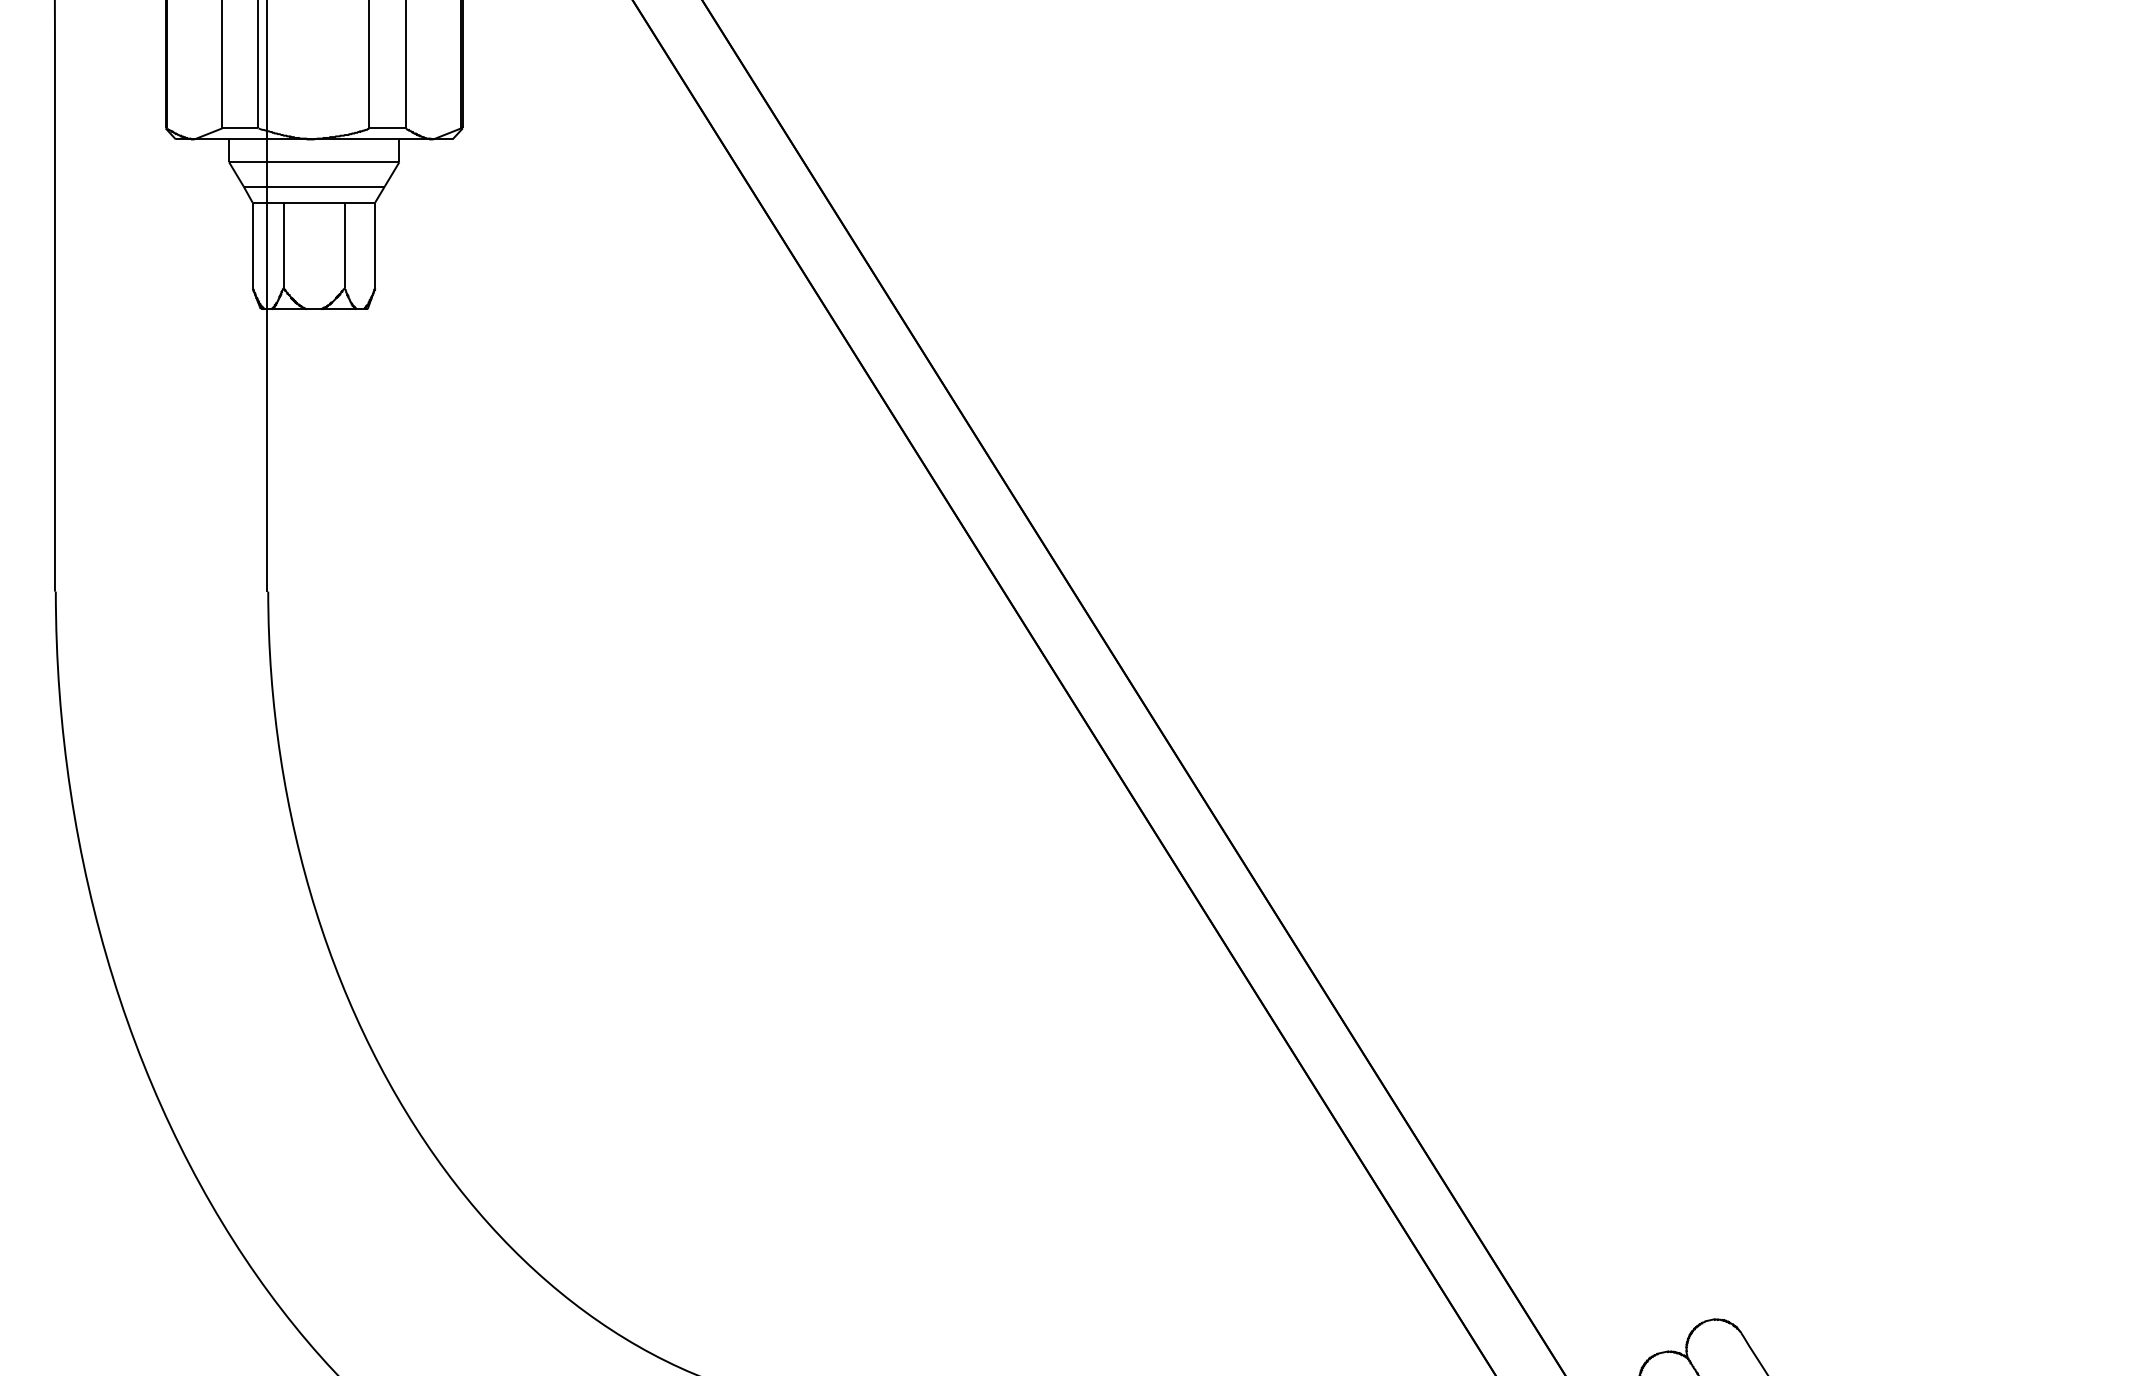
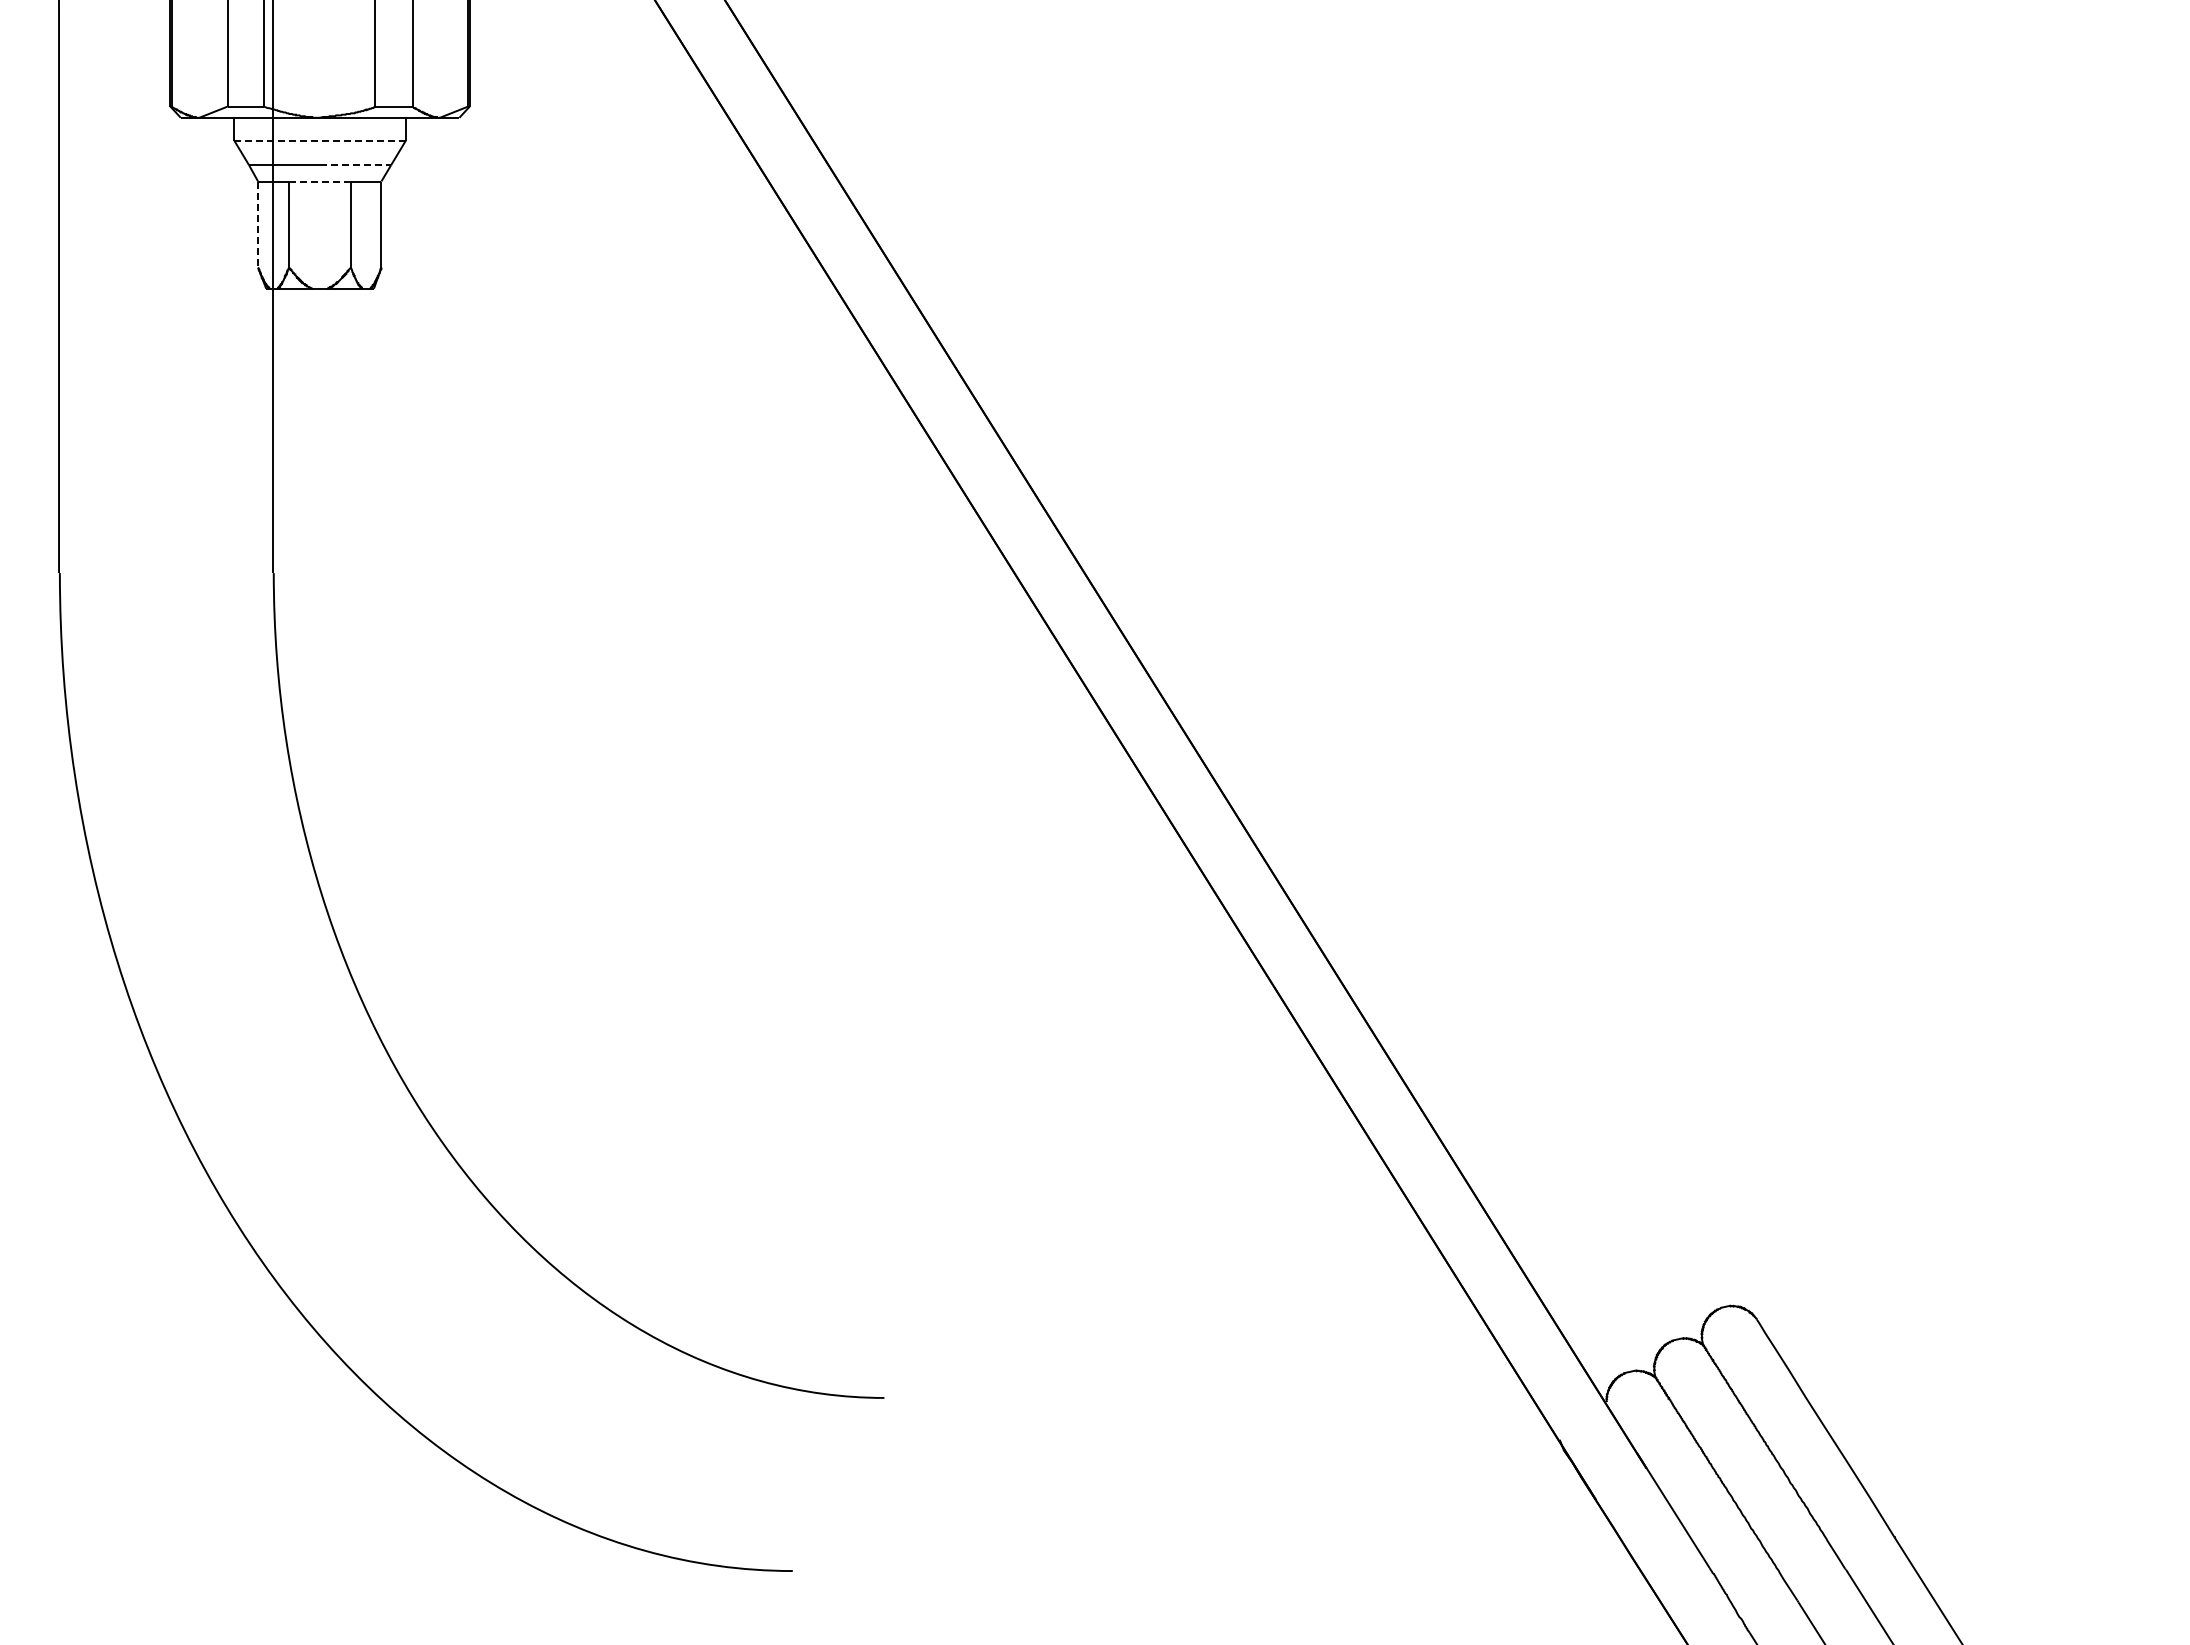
line: (314, 162) -> (320, 140), solid -> dashed
line: (349, 186) -> (355, 165), solid -> dashed
line: (314, 202) -> (320, 181), solid -> dashed
line: (253, 246) -> (258, 225), solid -> dashed

